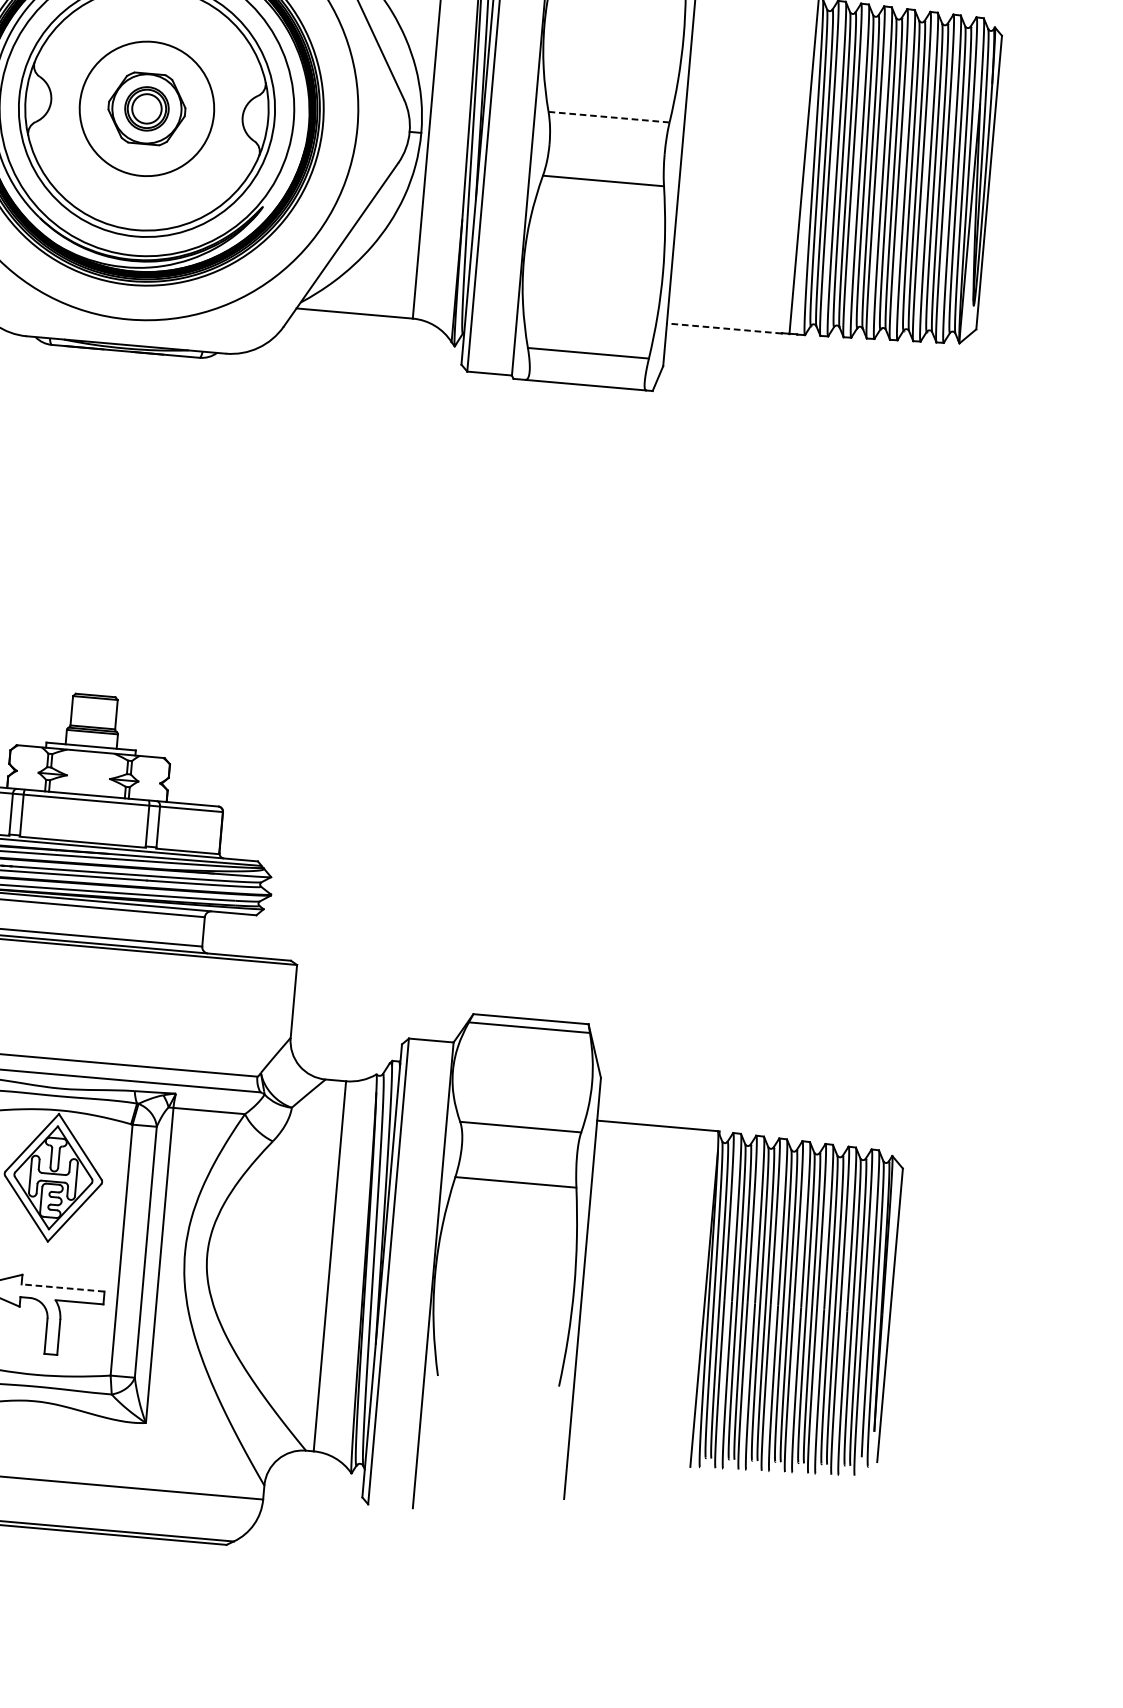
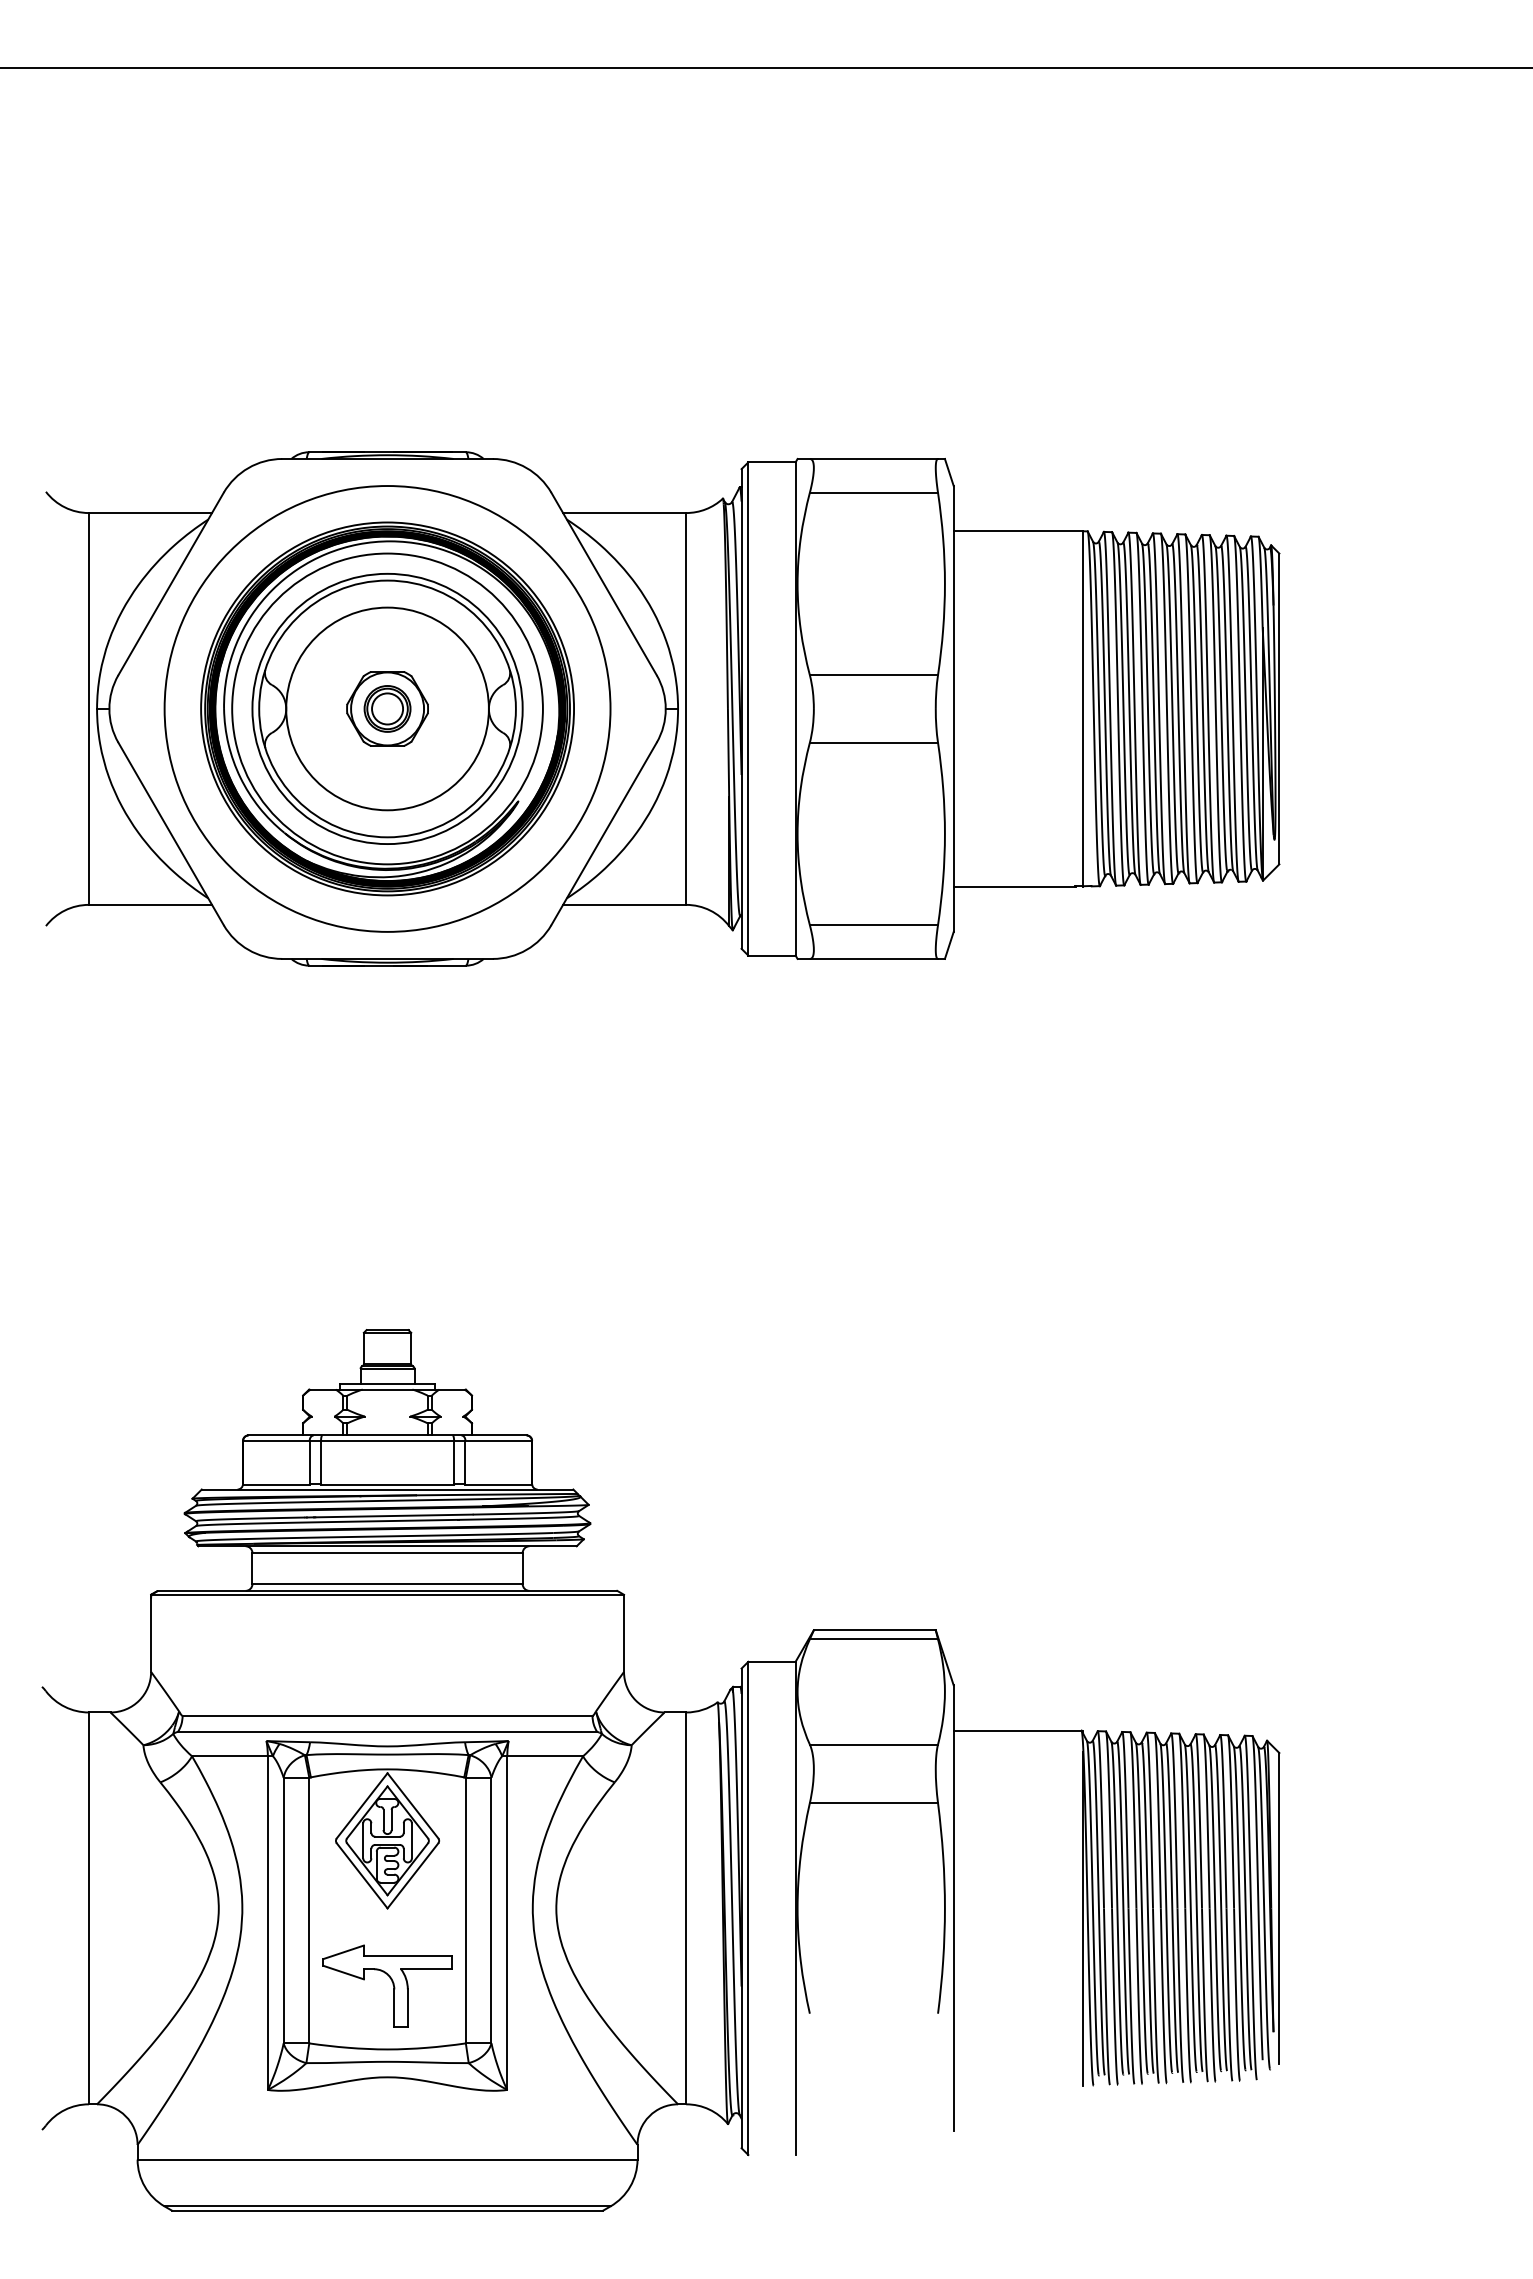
circle: (146, 108) -> (387, 708), size x1.43
line: (609, 117) -> (874, 675), dashed -> solid
line: (724, 328) -> (1014, 886), dashed -> solid
line: (62, 1287) -> (407, 1955), dashed -> solid

